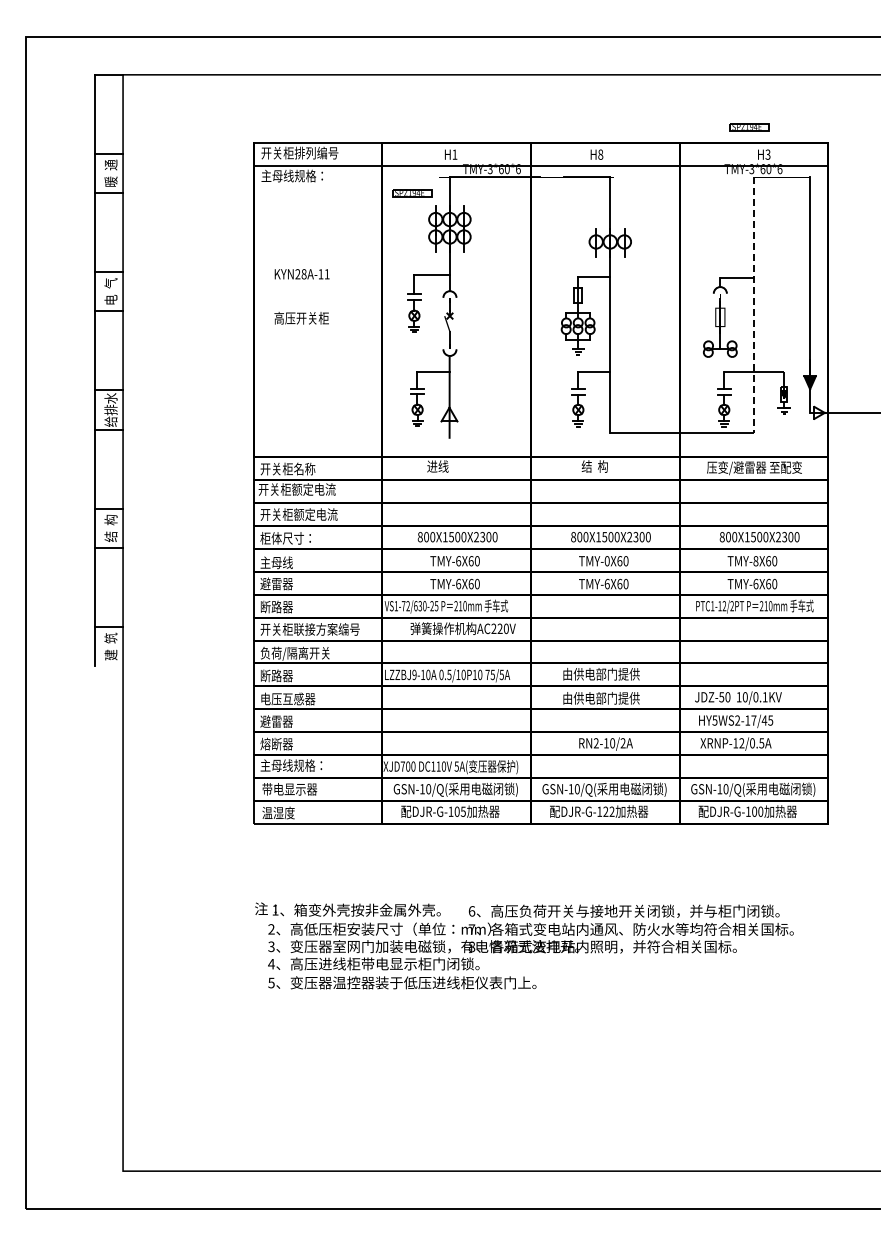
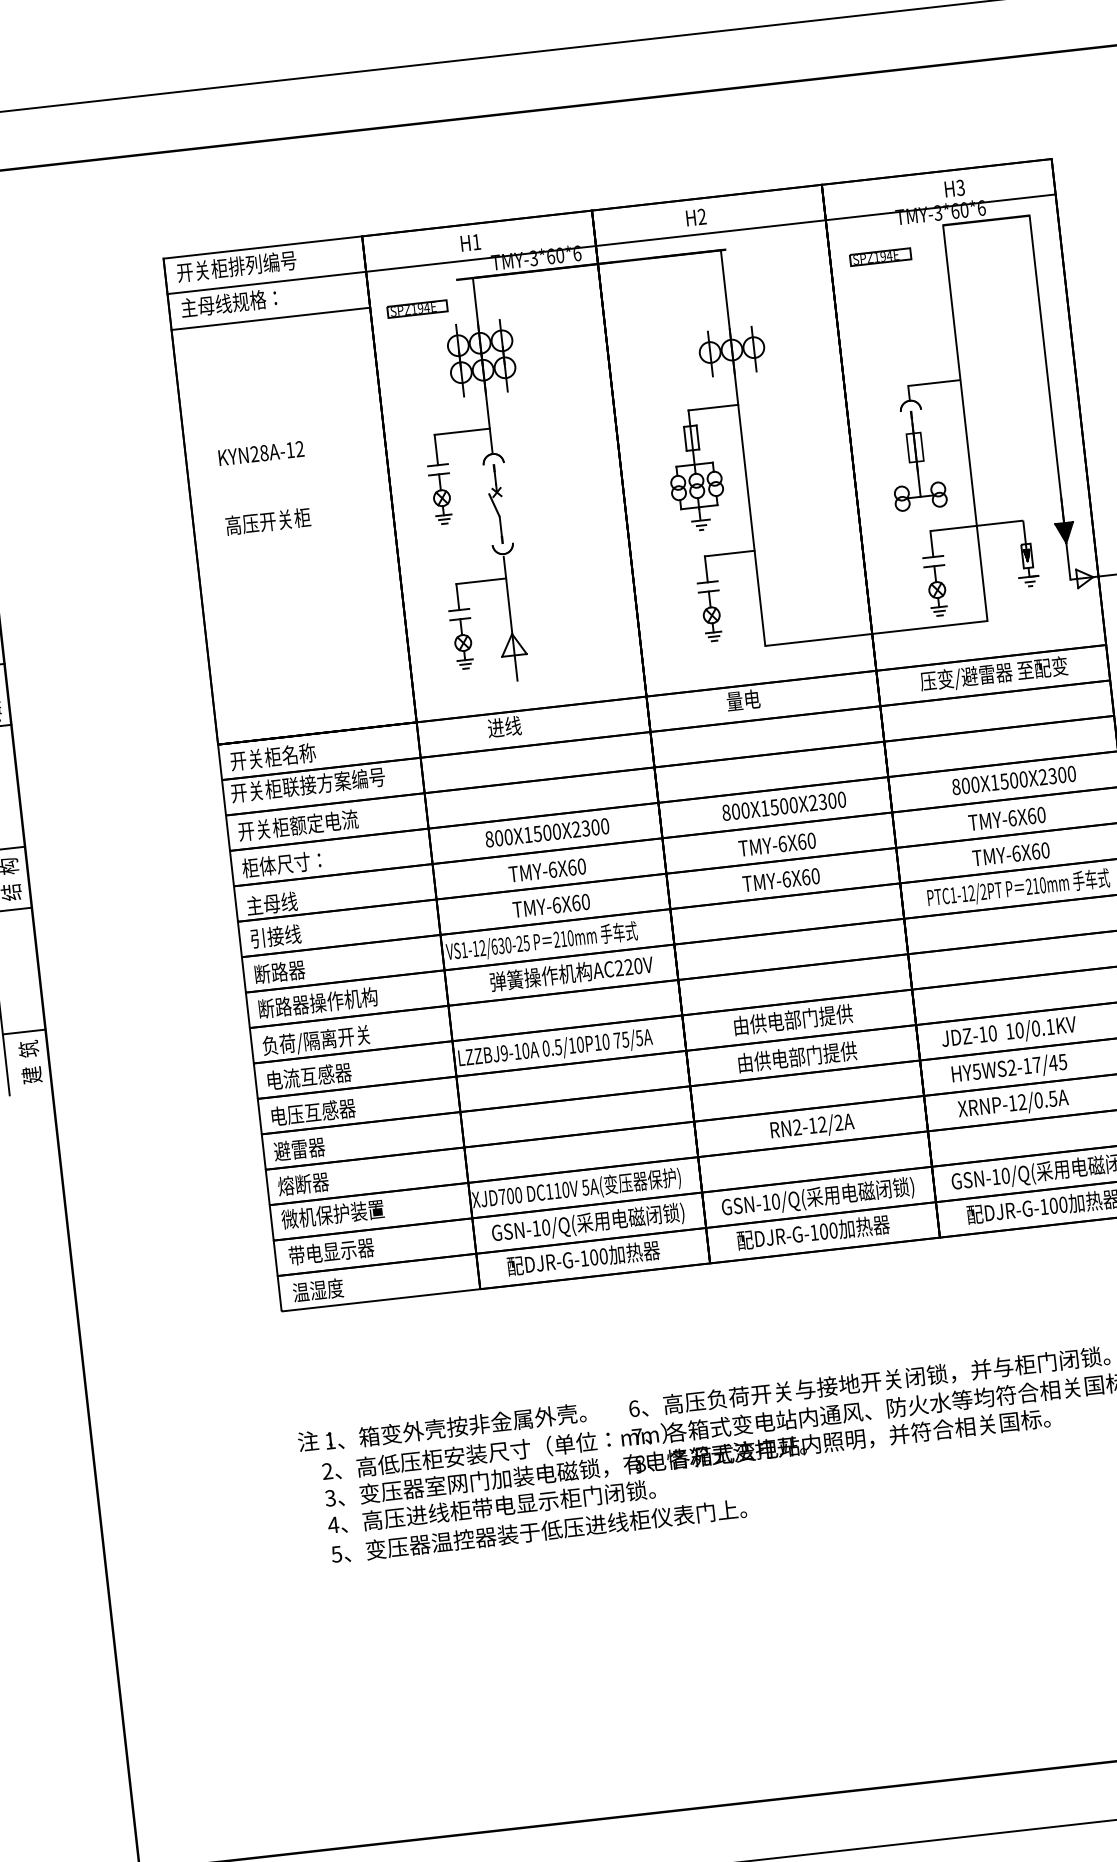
part: (749, 127) -> (880, 257), moved
text: (600, 154) -> (701, 216), H8 -> H2
line: (317, 188) -> (270, 318), added
text: (326, 274) -> (298, 449), KYN28A-11 -> KYN28A-12
line: (754, 305) -> (965, 423), dashed -> solid
text: (594, 466) -> (746, 699), 结  构 -> 量电
text: (324, 489) -> (333, 782), 开关柜额定电流 -> 开关柜联接方案编号
text: (606, 561) -> (781, 844), TMY-0X60 -> TMY-6X60
text: (755, 561) -> (1011, 818), TMY-8X60 -> TMY-6X60
text: (276, 583) -> (275, 935), 避雷器 -> 引接线
text: (403, 606) -> (475, 949), VS1-72/630-25 -> VS1-12/630-25
text: (309, 629) -> (334, 1001), 开关柜联接方案编号 -> 断路器操作机构
text: (287, 675) -> (308, 1076), 断路器 -> 电流互感器
text: (721, 697) -> (982, 1034), JDZ-50 -> JDZ-10
text: (612, 743) -> (822, 1124), RN2-10/2A -> RN2-12/2A
text: (293, 765) -> (333, 1214), 主母线规格： -> 微机保护装置
text: (462, 811) -> (602, 1256), DJR-G-105 -> DJR-G-100
text: (608, 811) -> (827, 1230), DJR-G-122 -> DJR-G-100

